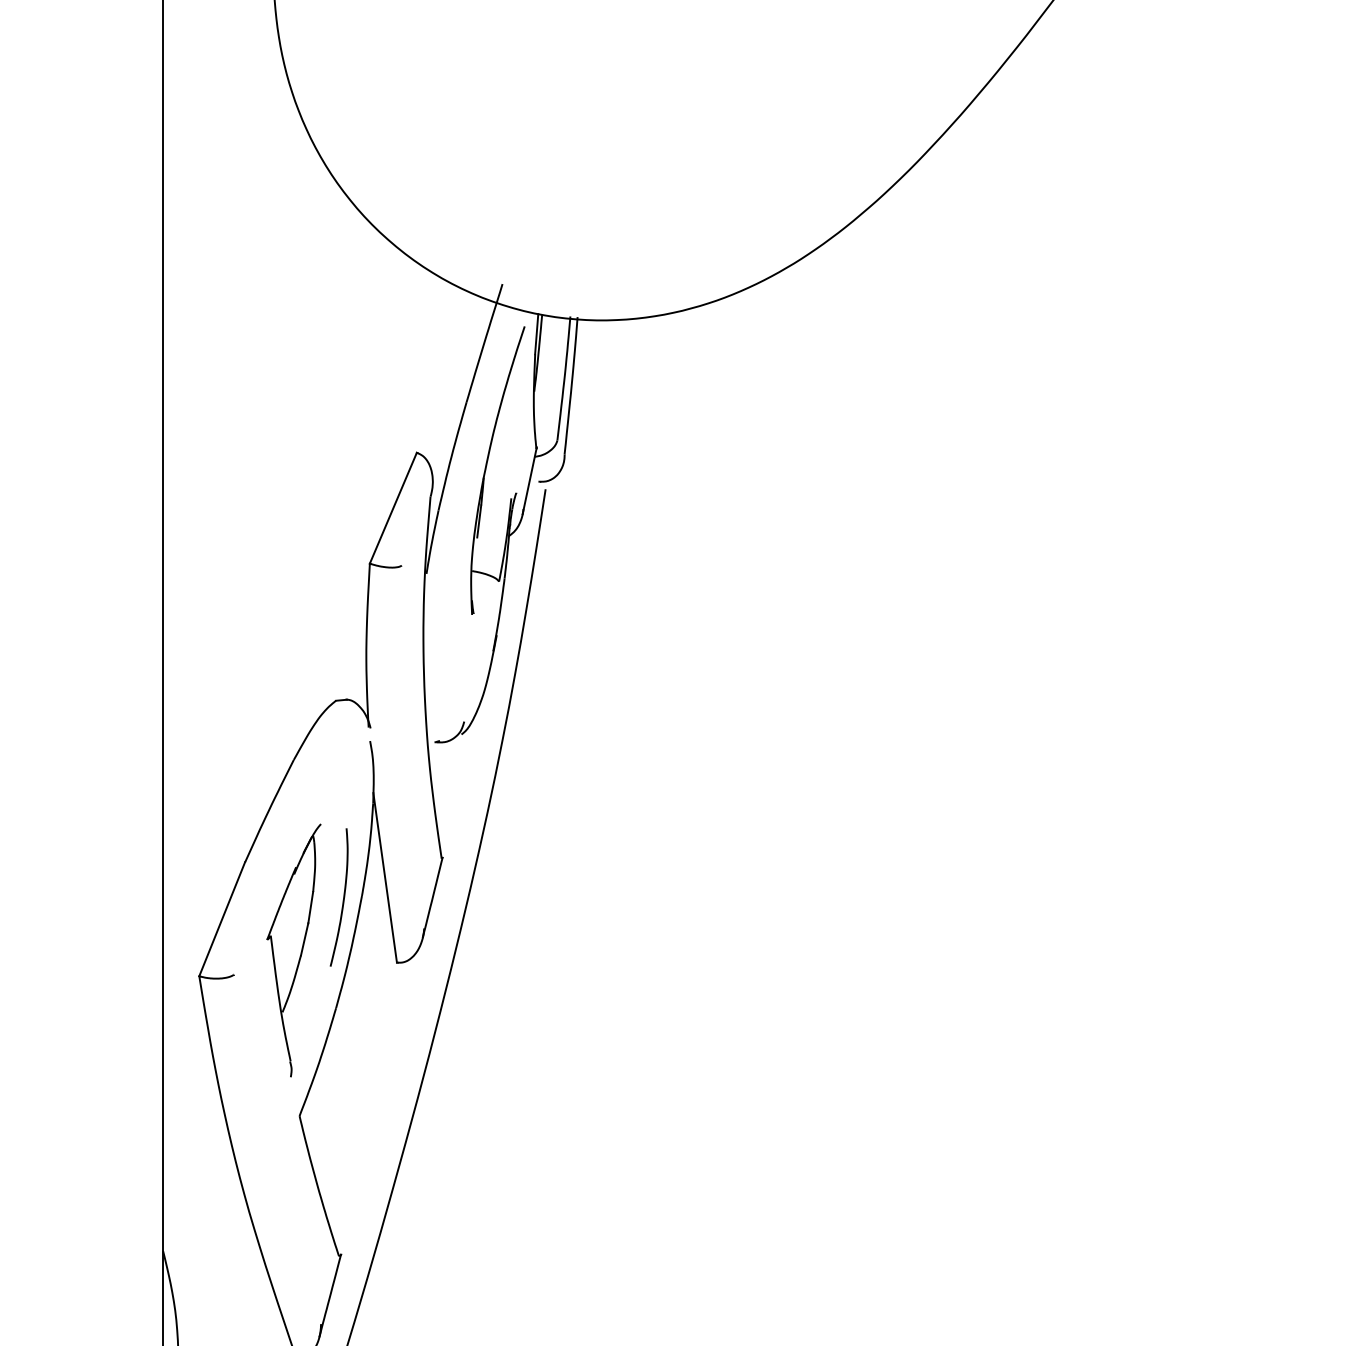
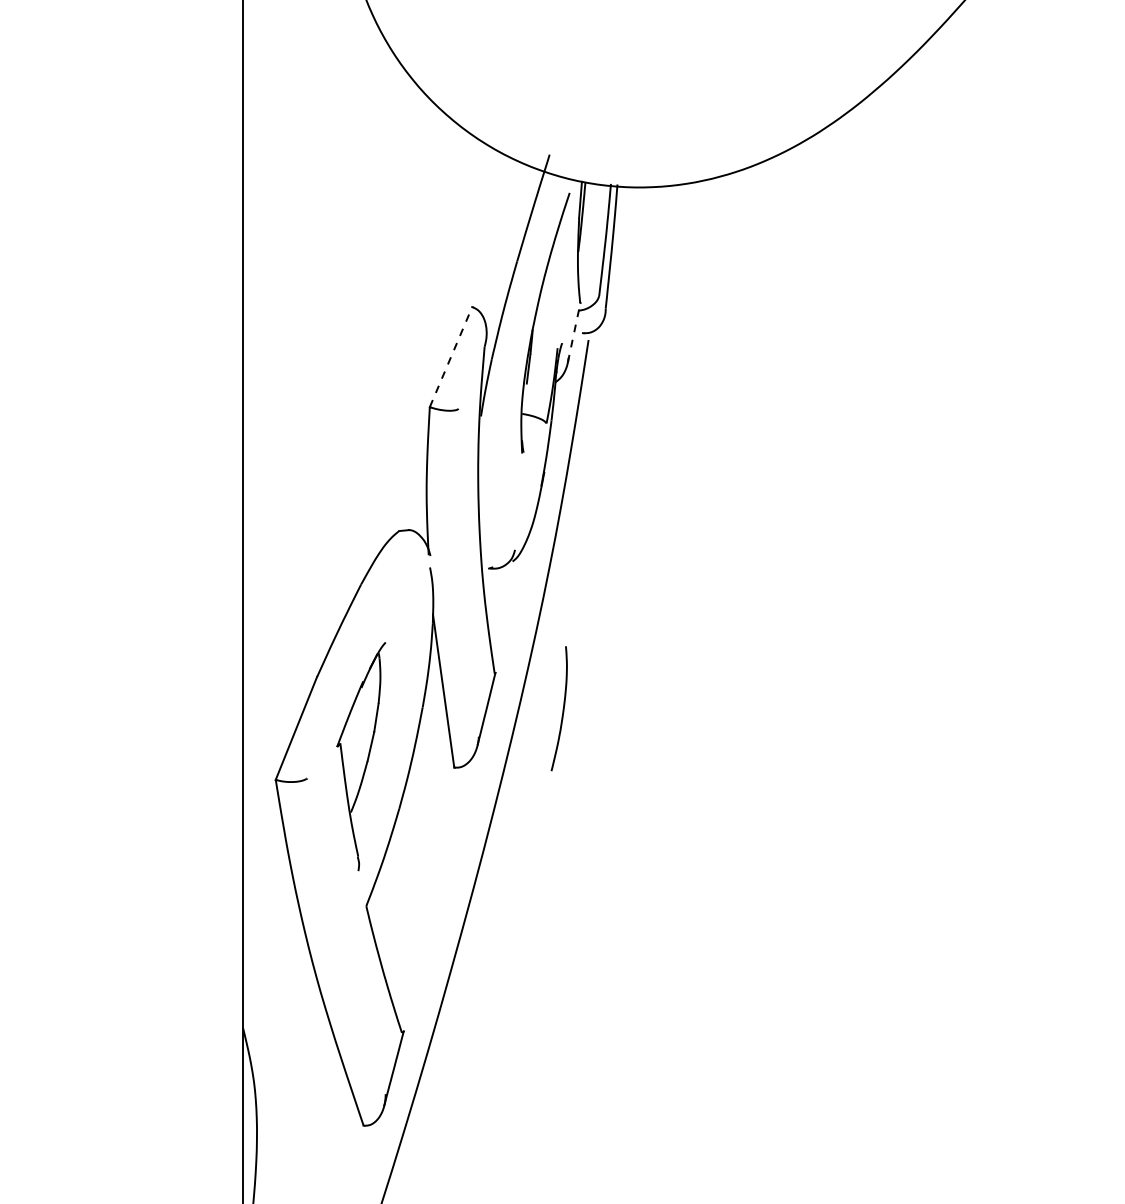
line: (529, 480) -> (574, 332), solid -> dashed
line: (393, 507) -> (451, 356), solid -> dashed
curve: (343, 897) -> (563, 708), moved

